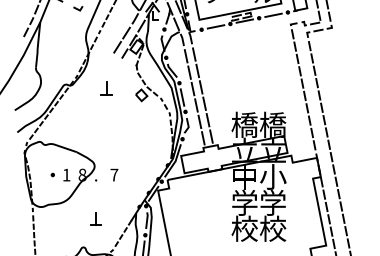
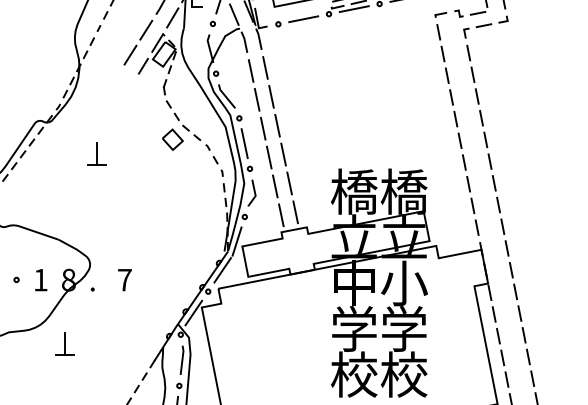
part: (106, 88) -> (96, 154), moved
part: (95, 218) -> (63, 342), moved

